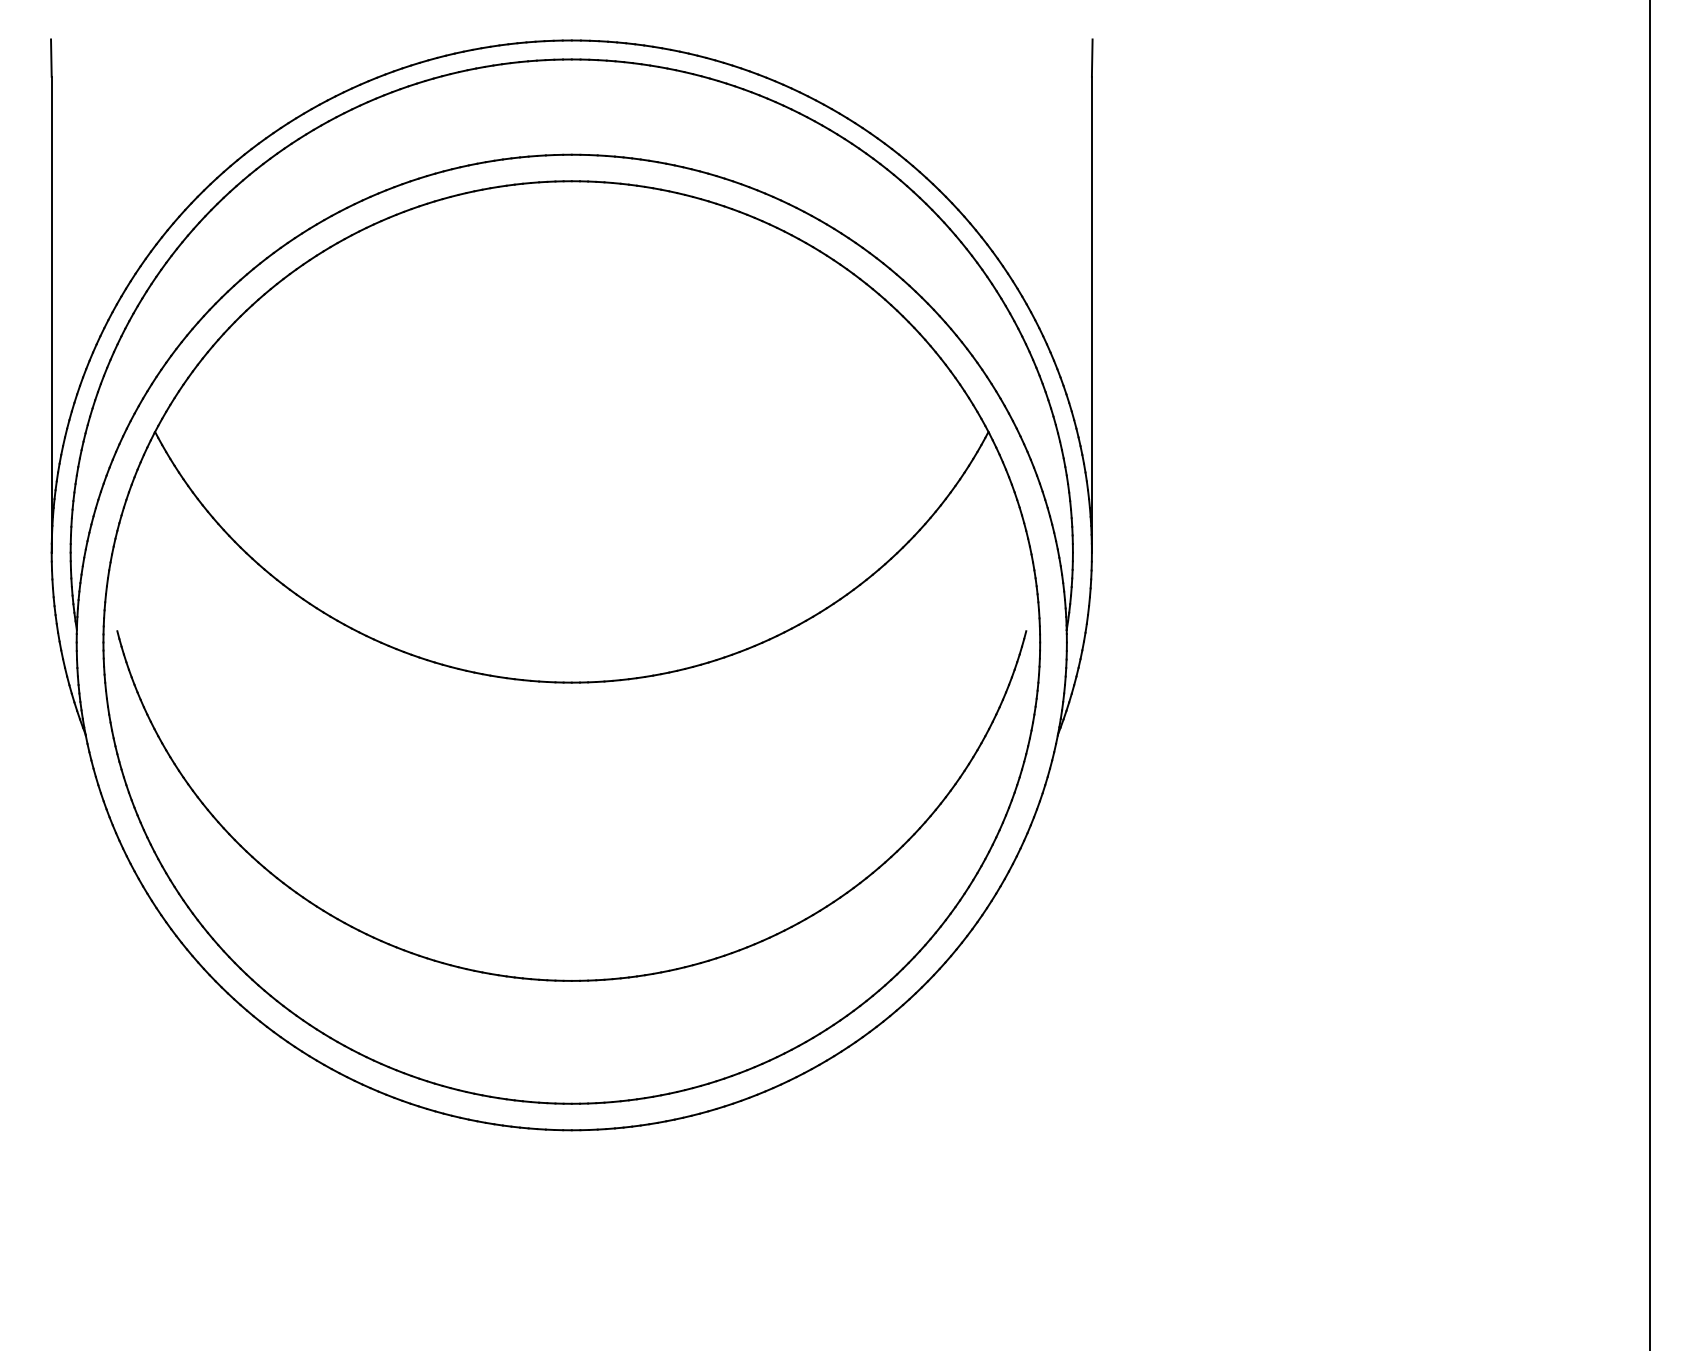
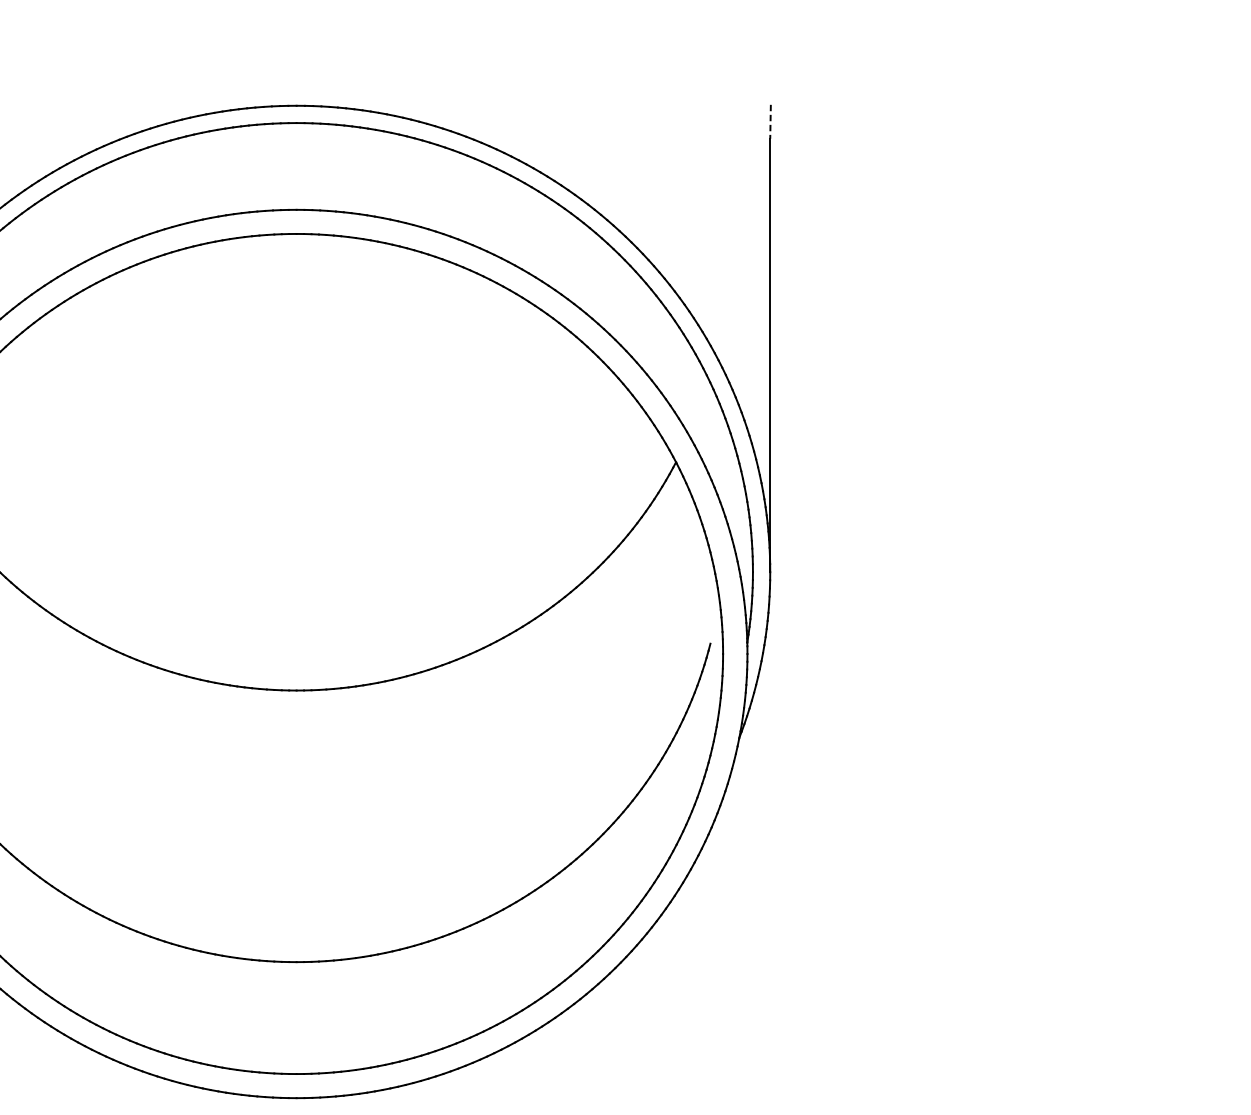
line: (1092, 58) -> (770, 122), solid -> dashed

